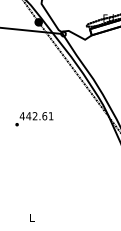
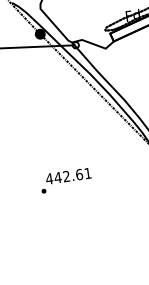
text: (34, 119) -> (66, 180), moved

